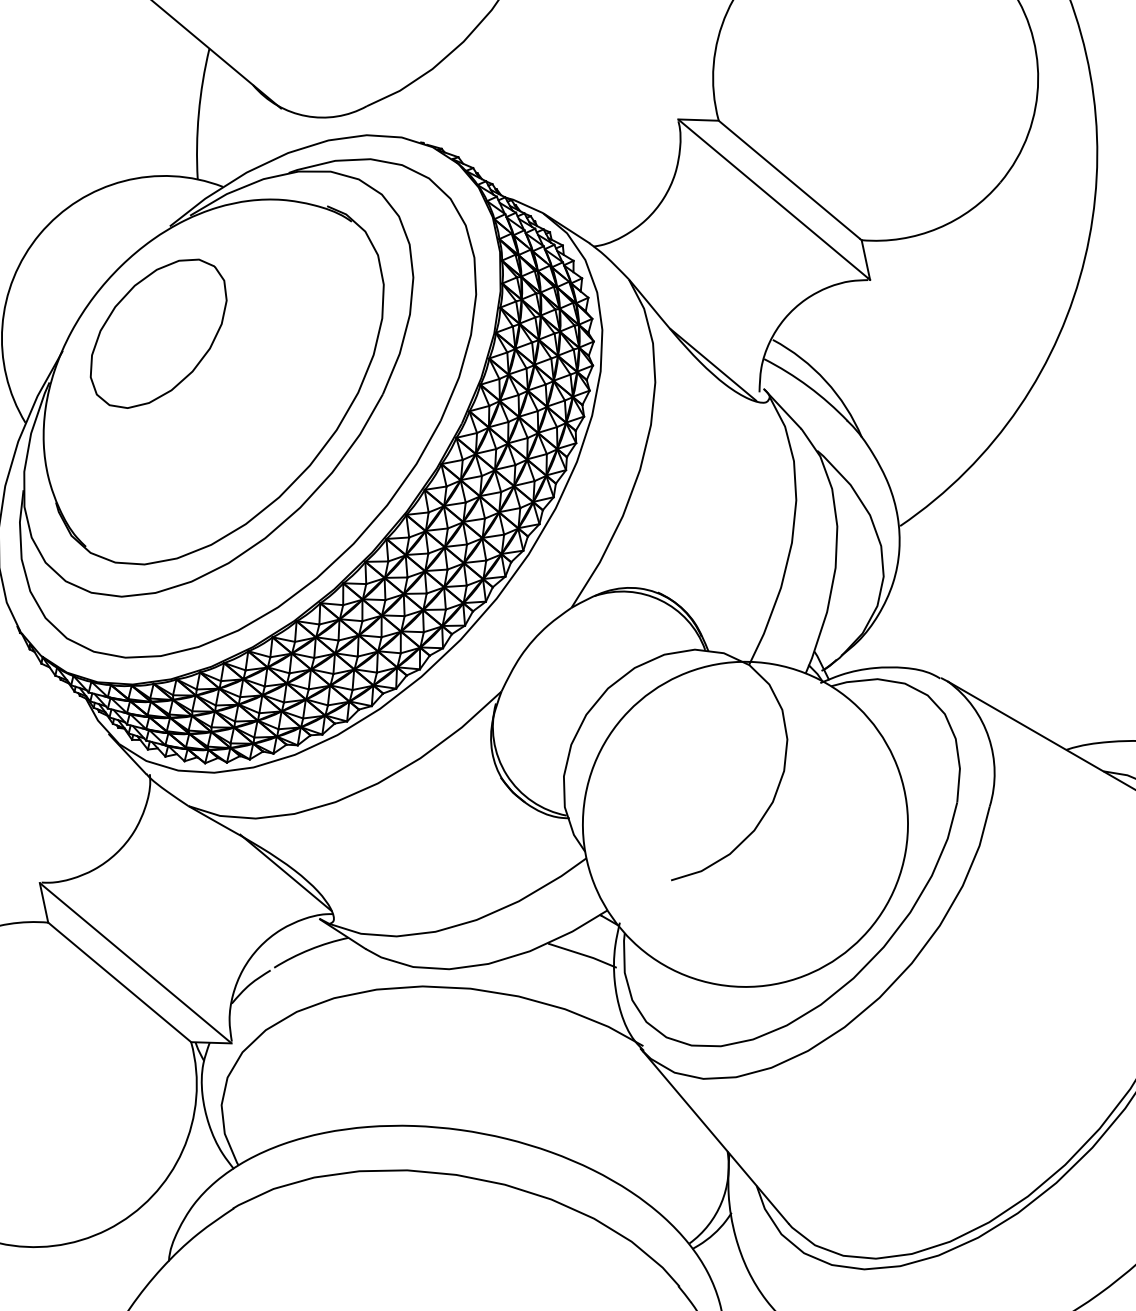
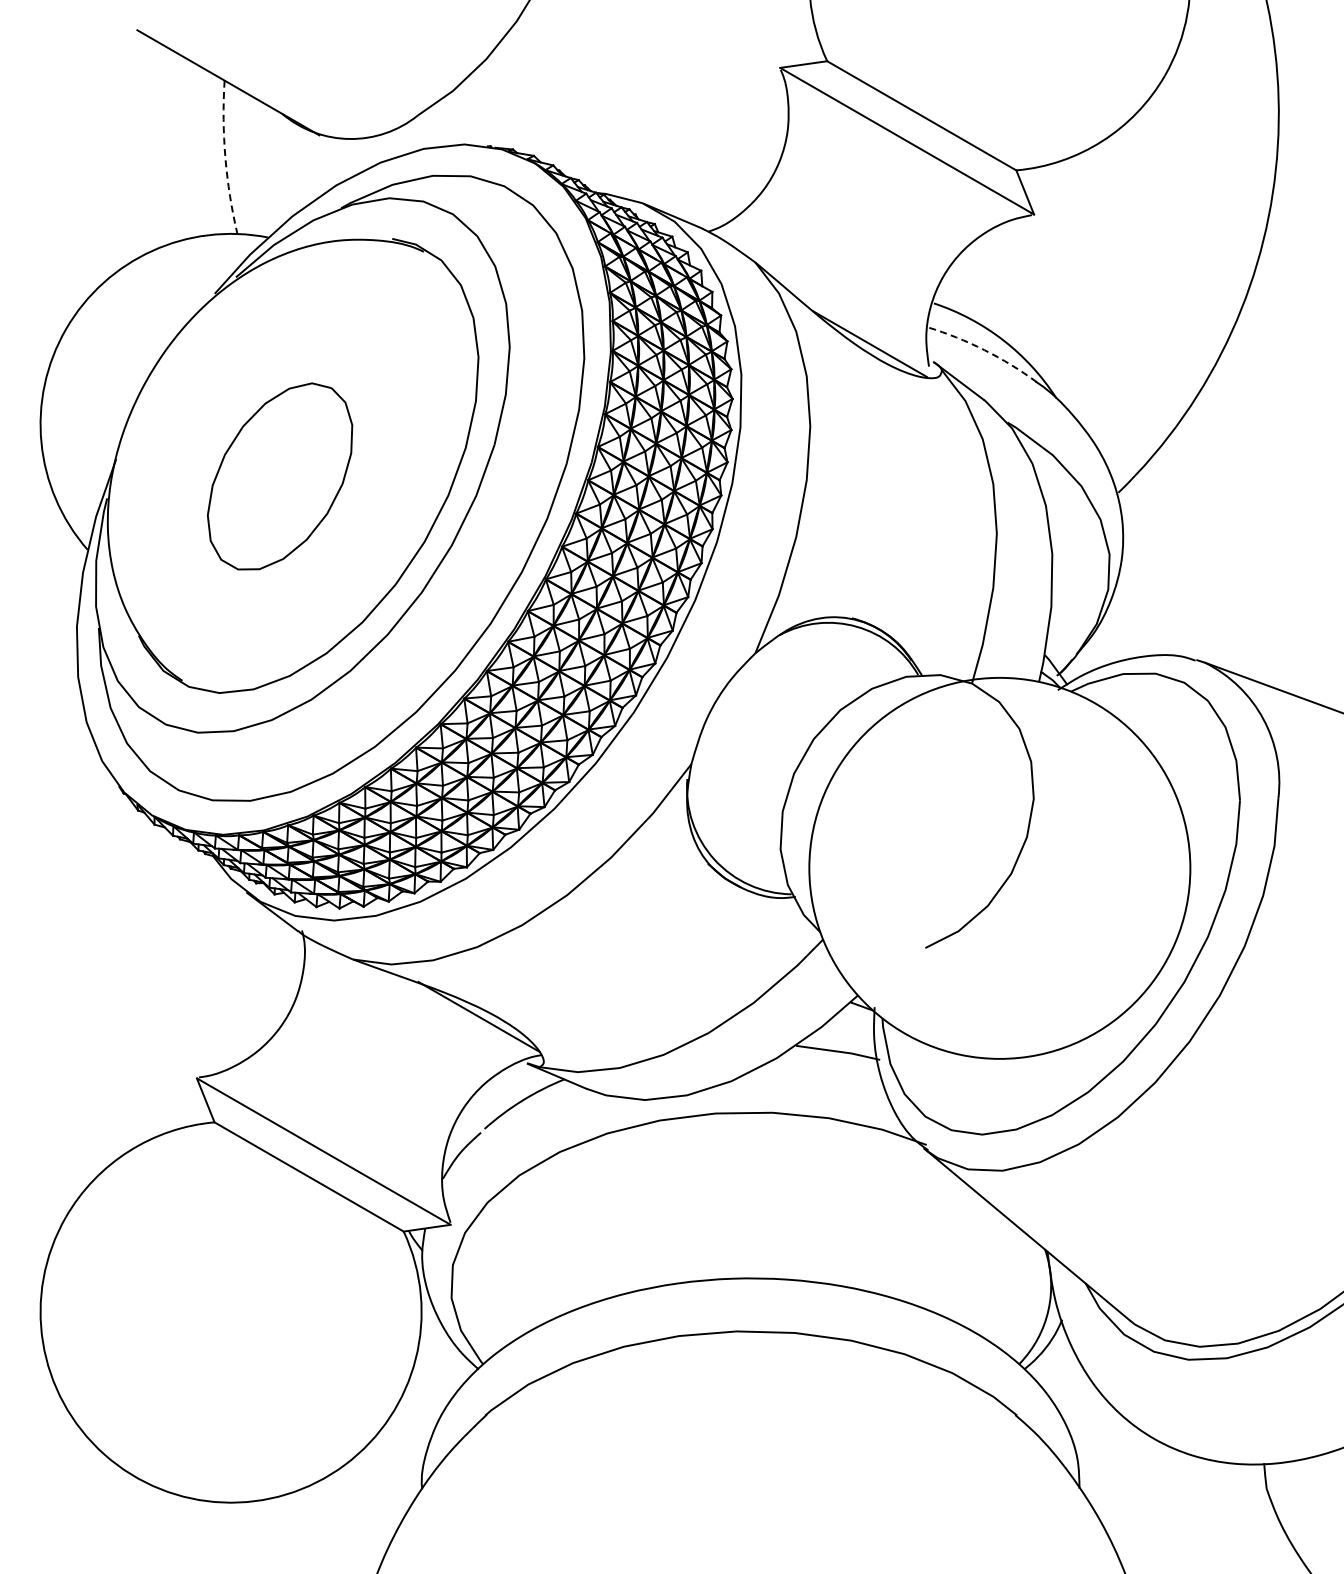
arc: (198, 113) -> (225, 157), solid -> dashed
part: (157, 333) -> (279, 476), moved
arc: (808, 386) -> (984, 350), solid -> dashed

